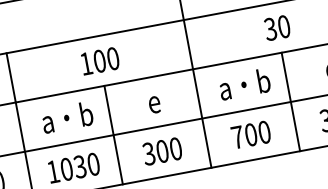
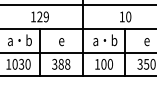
text: (268, 28) -> (121, 16), 30 -> 10
text: (104, 59) -> (42, 16), 100 -> 129
text: (237, 137) -> (97, 64), 700 -> 100
text: (169, 150) -> (64, 64), 300 -> 388

